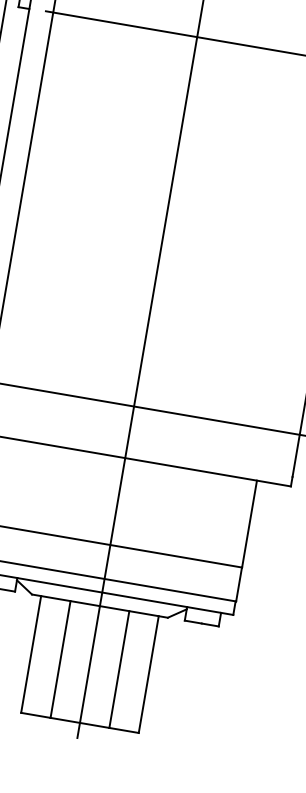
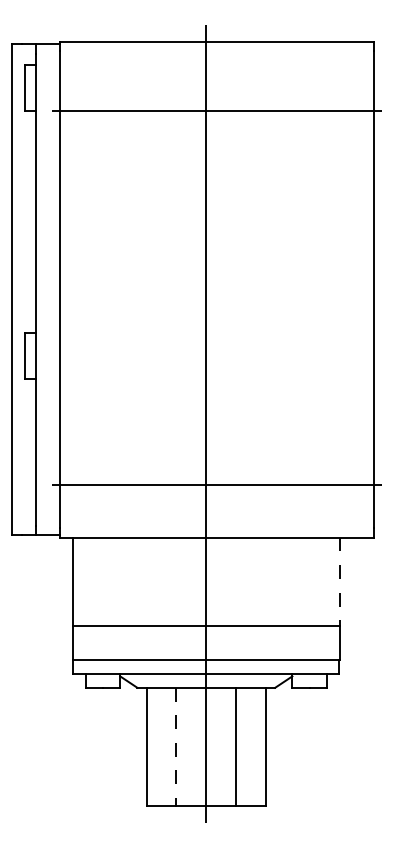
line: (248, 524) -> (339, 582), solid -> dashed
line: (60, 659) -> (176, 747), solid -> dashed

